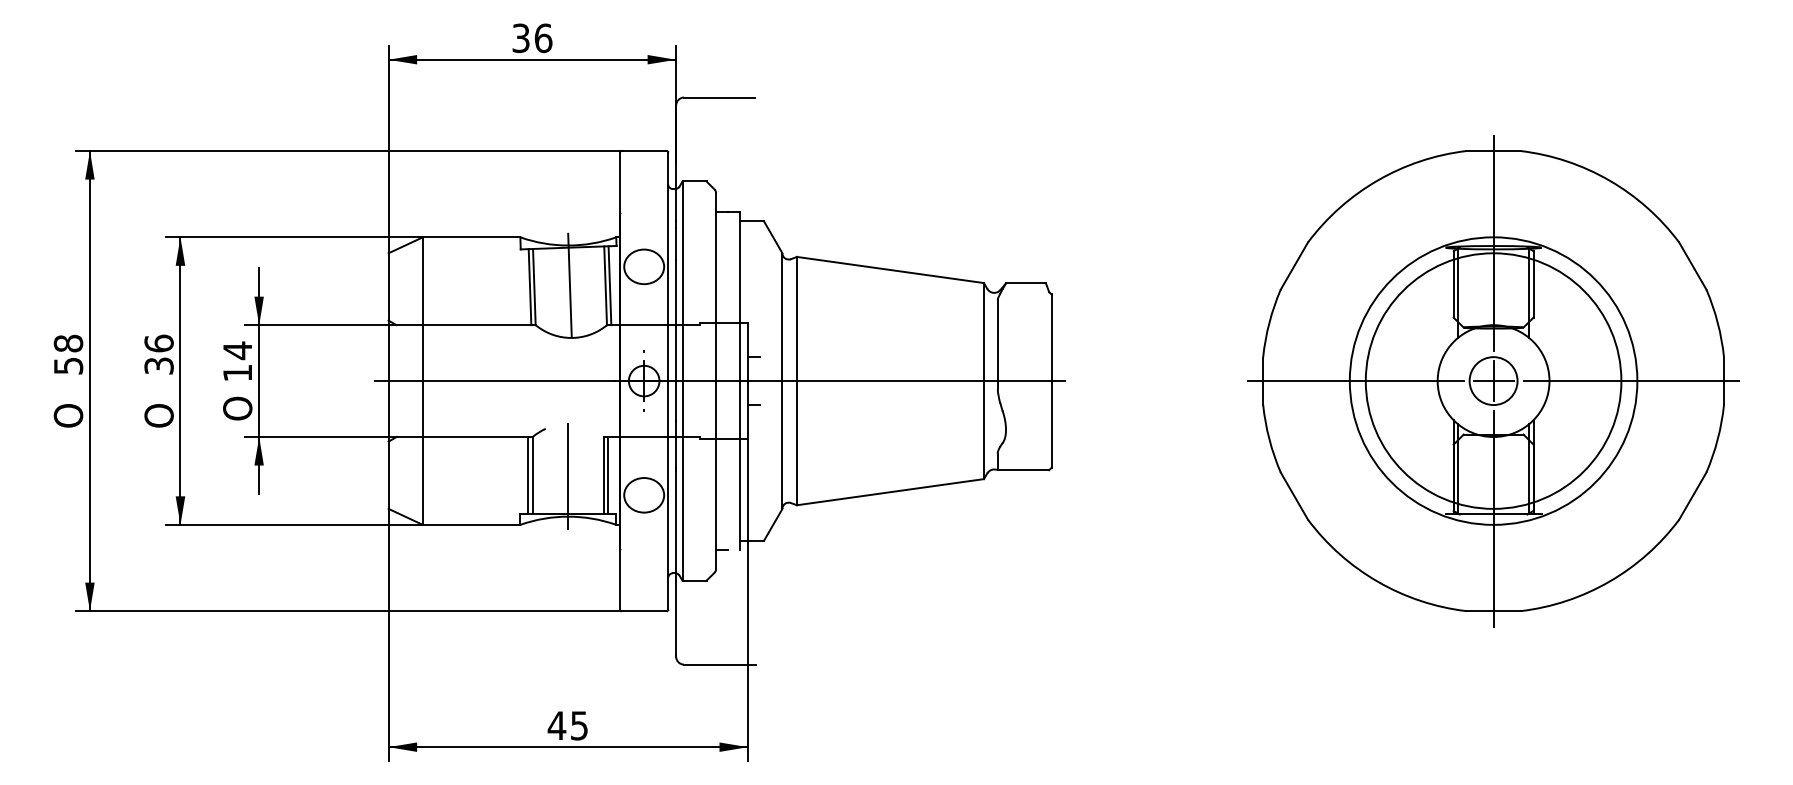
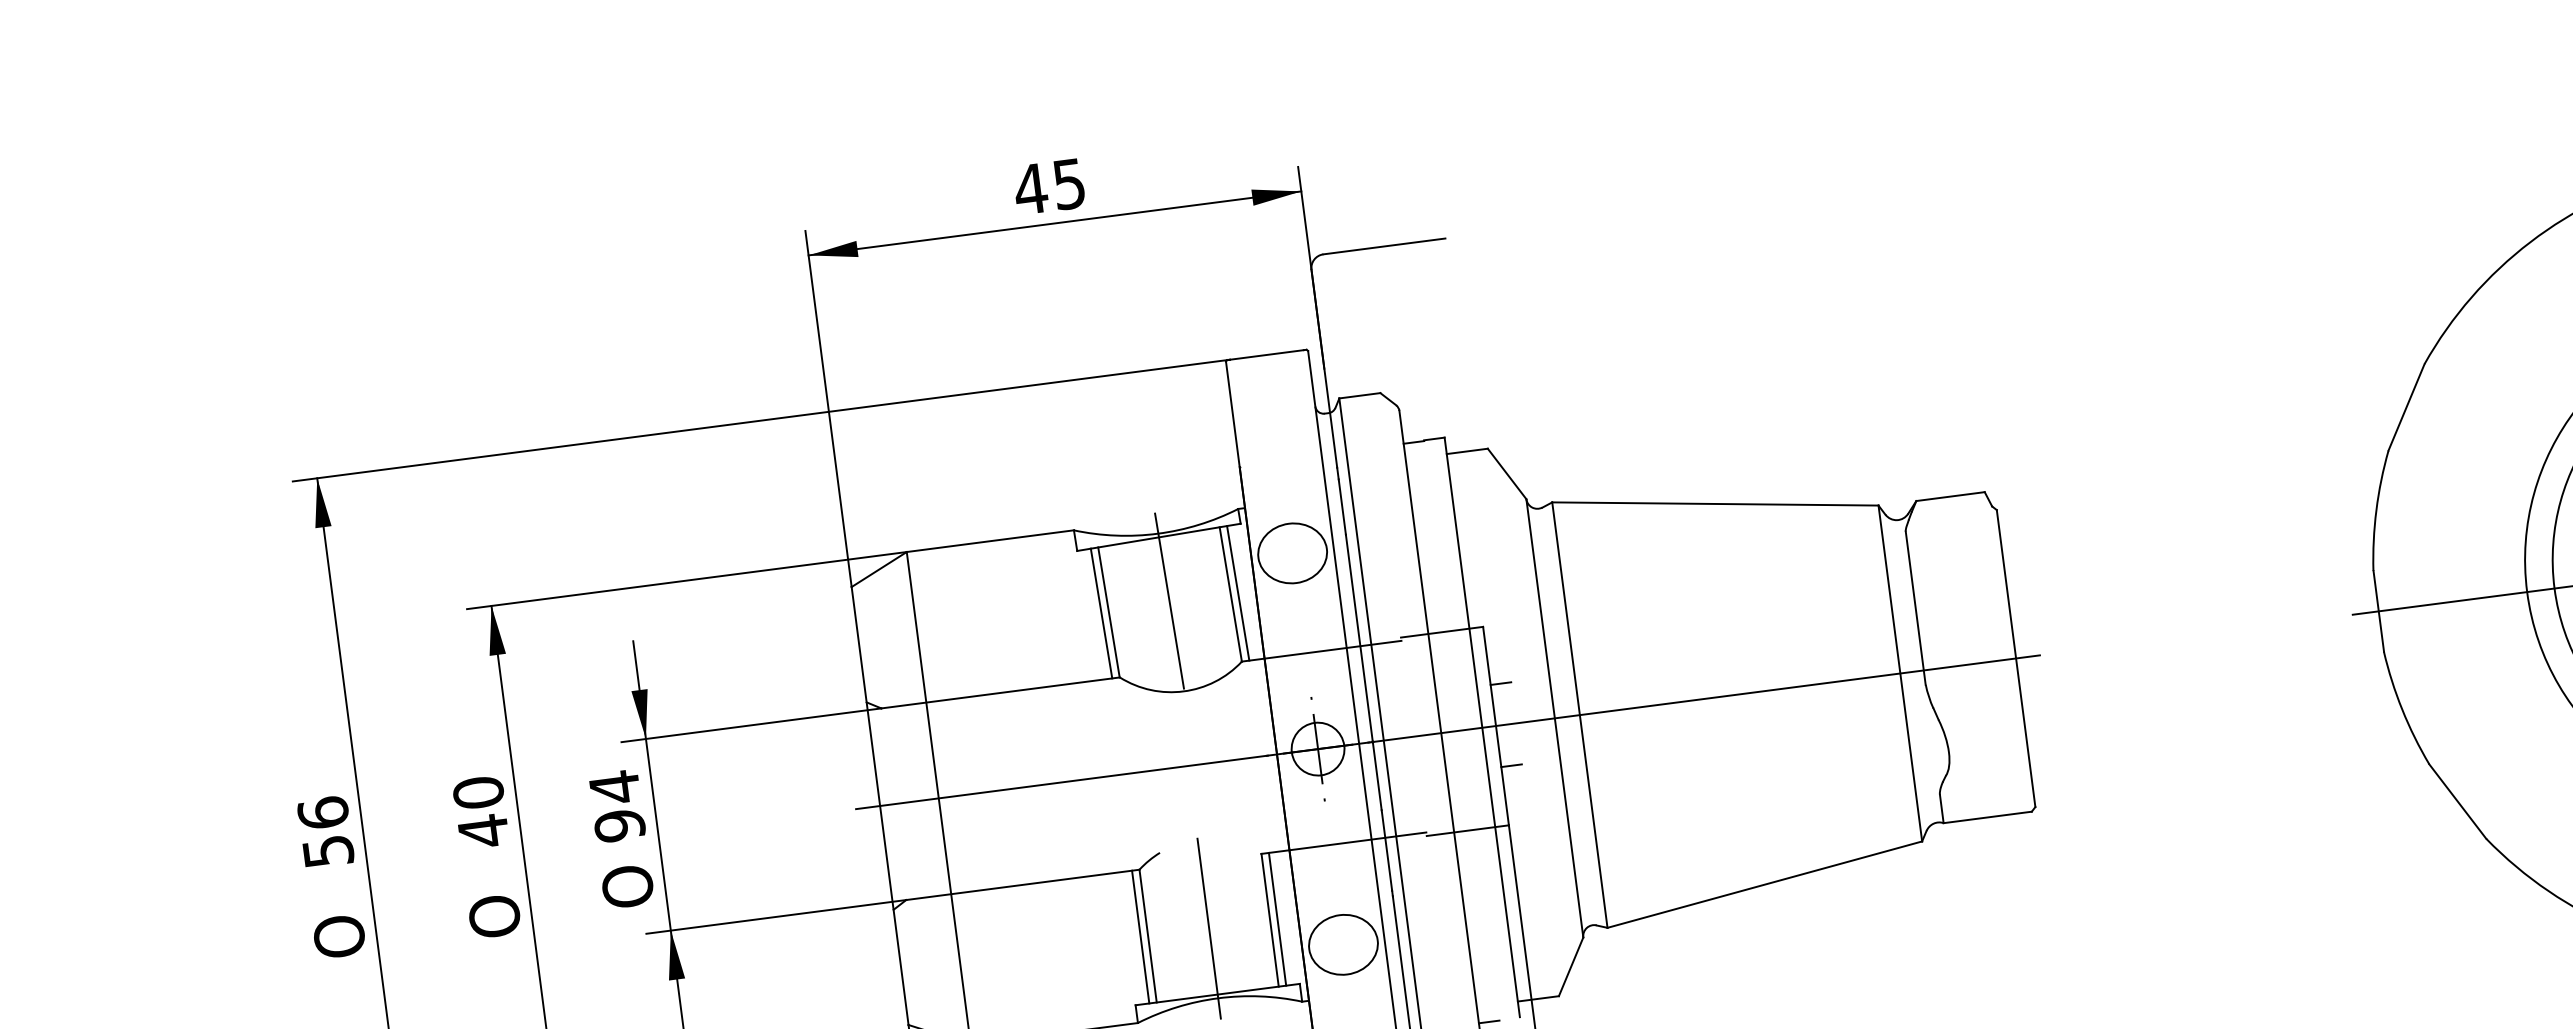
text: (531, 38) -> (1048, 187), 36 -> 45
text: (68, 343) -> (323, 812), 58 -> 56
text: (158, 354) -> (479, 811), 36 -> 40
text: (237, 372) -> (619, 824), 14 -> 94

